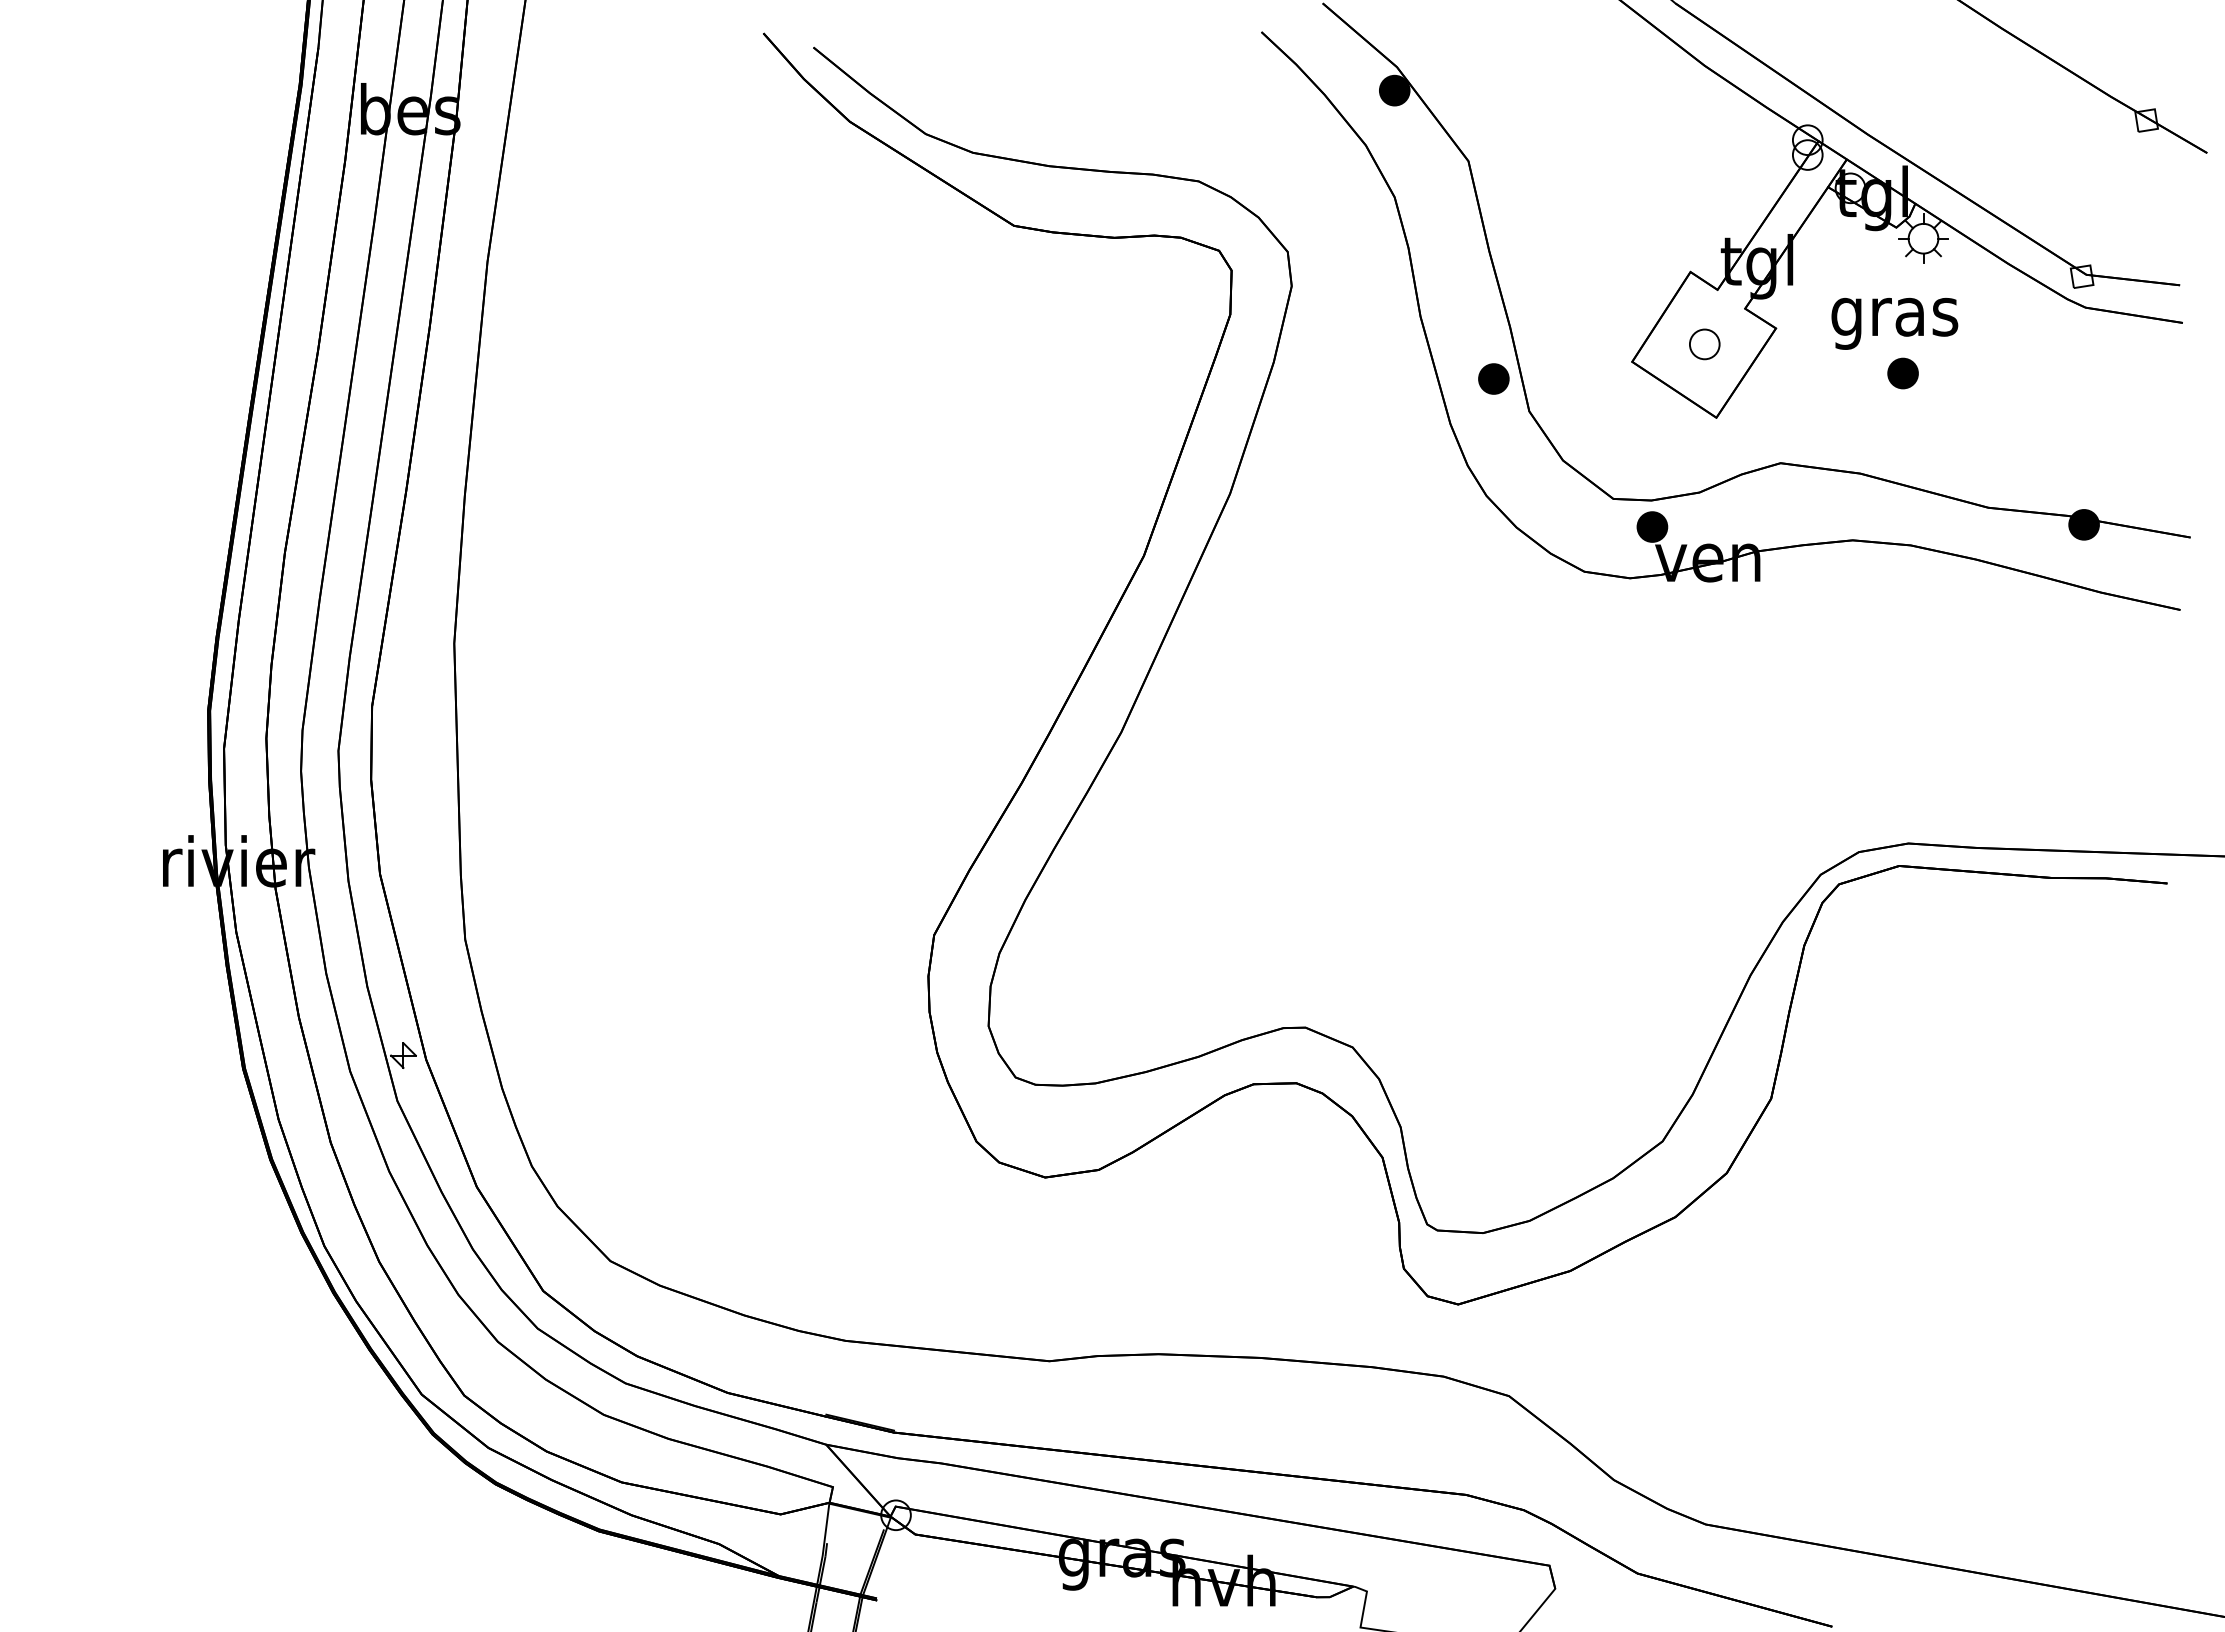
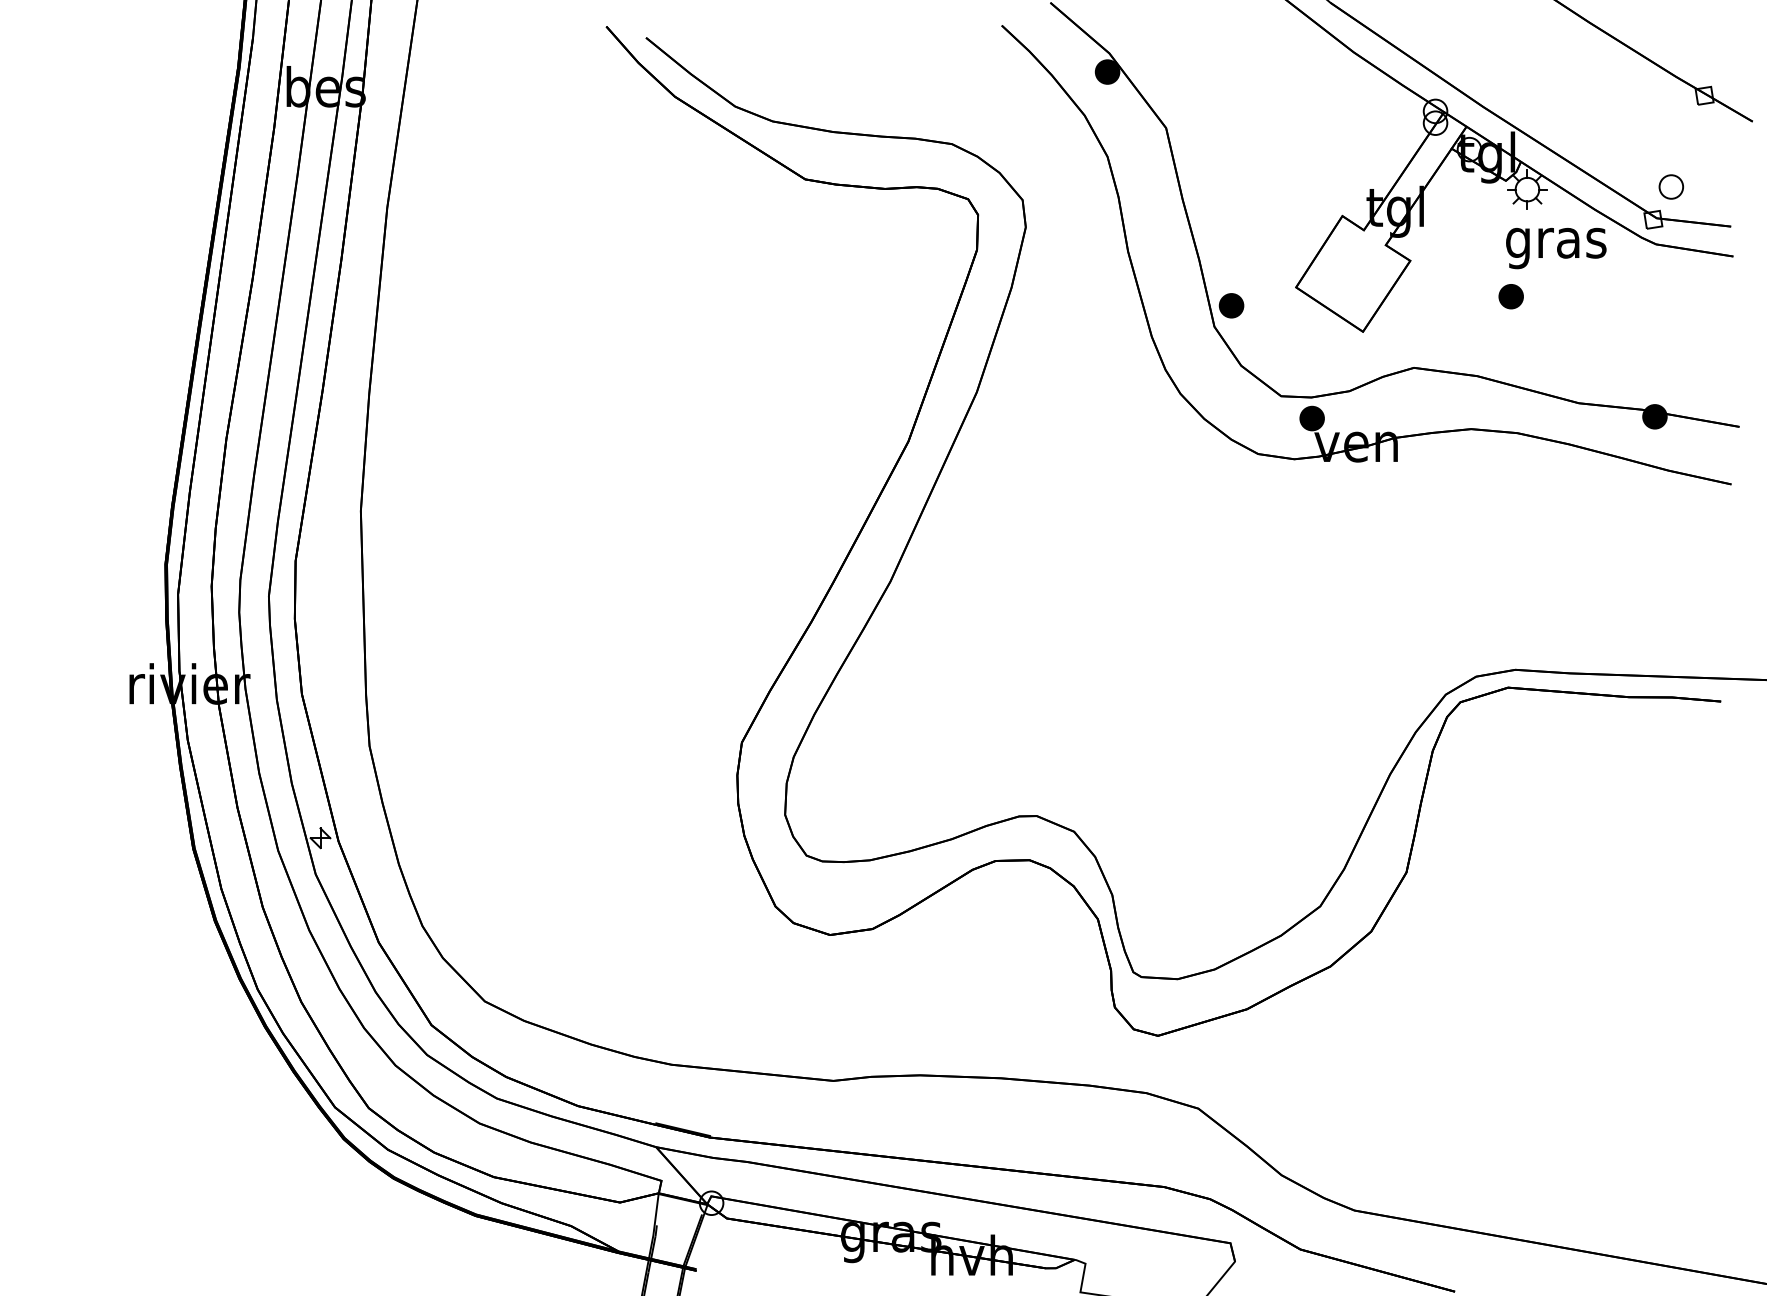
text: (1894, 323) -> (1556, 248), moved
part: (1704, 344) -> (1671, 187), moved
part: (1493, 378) -> (1231, 305), moved

